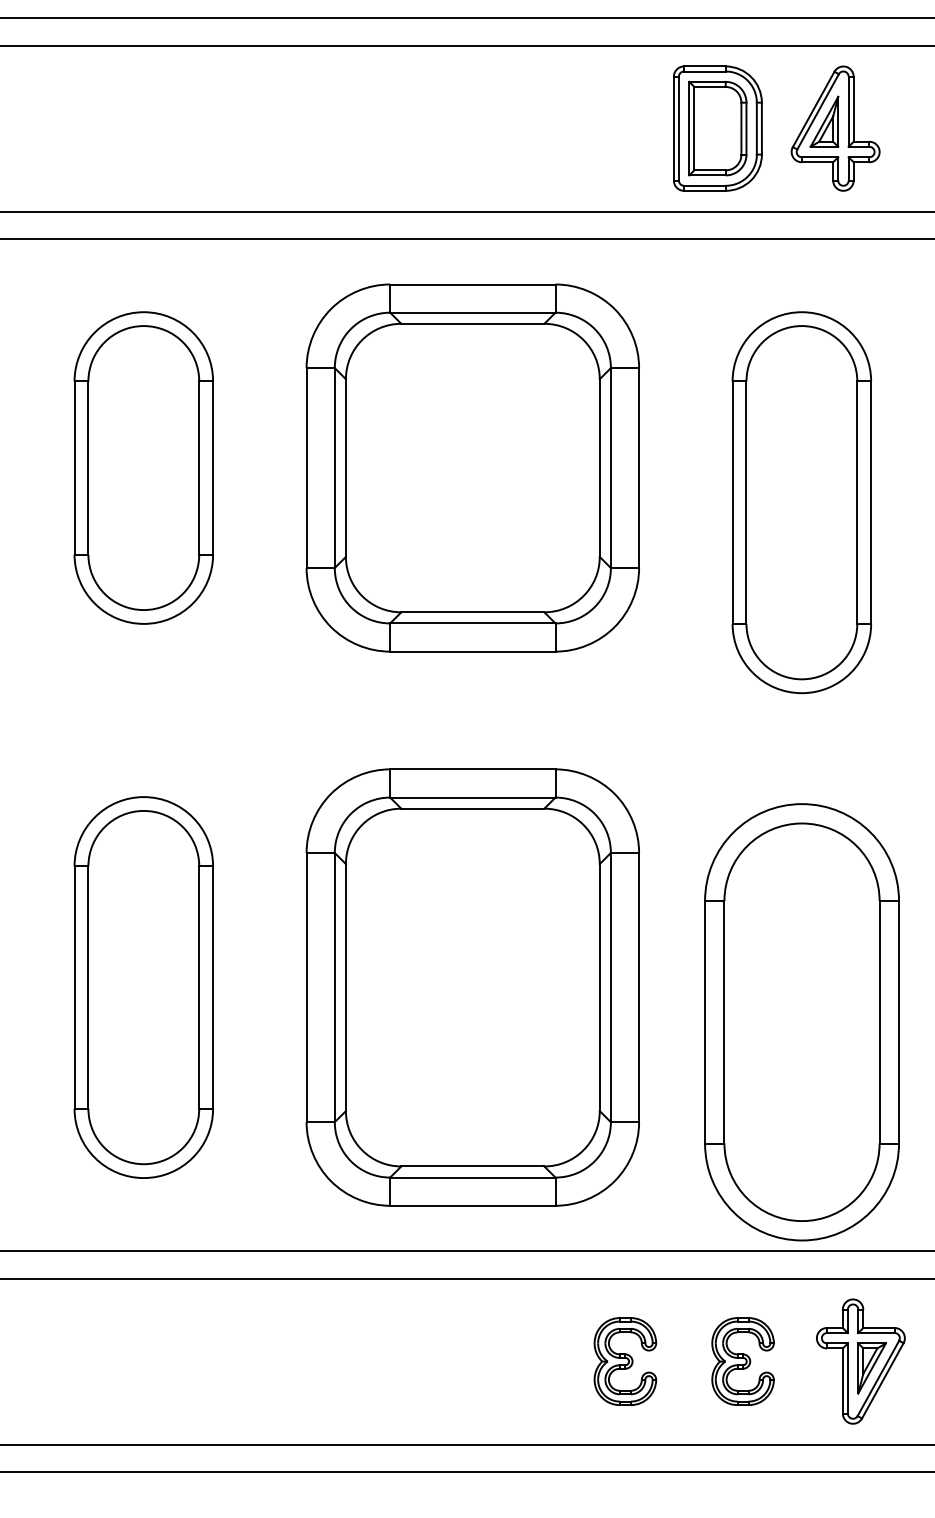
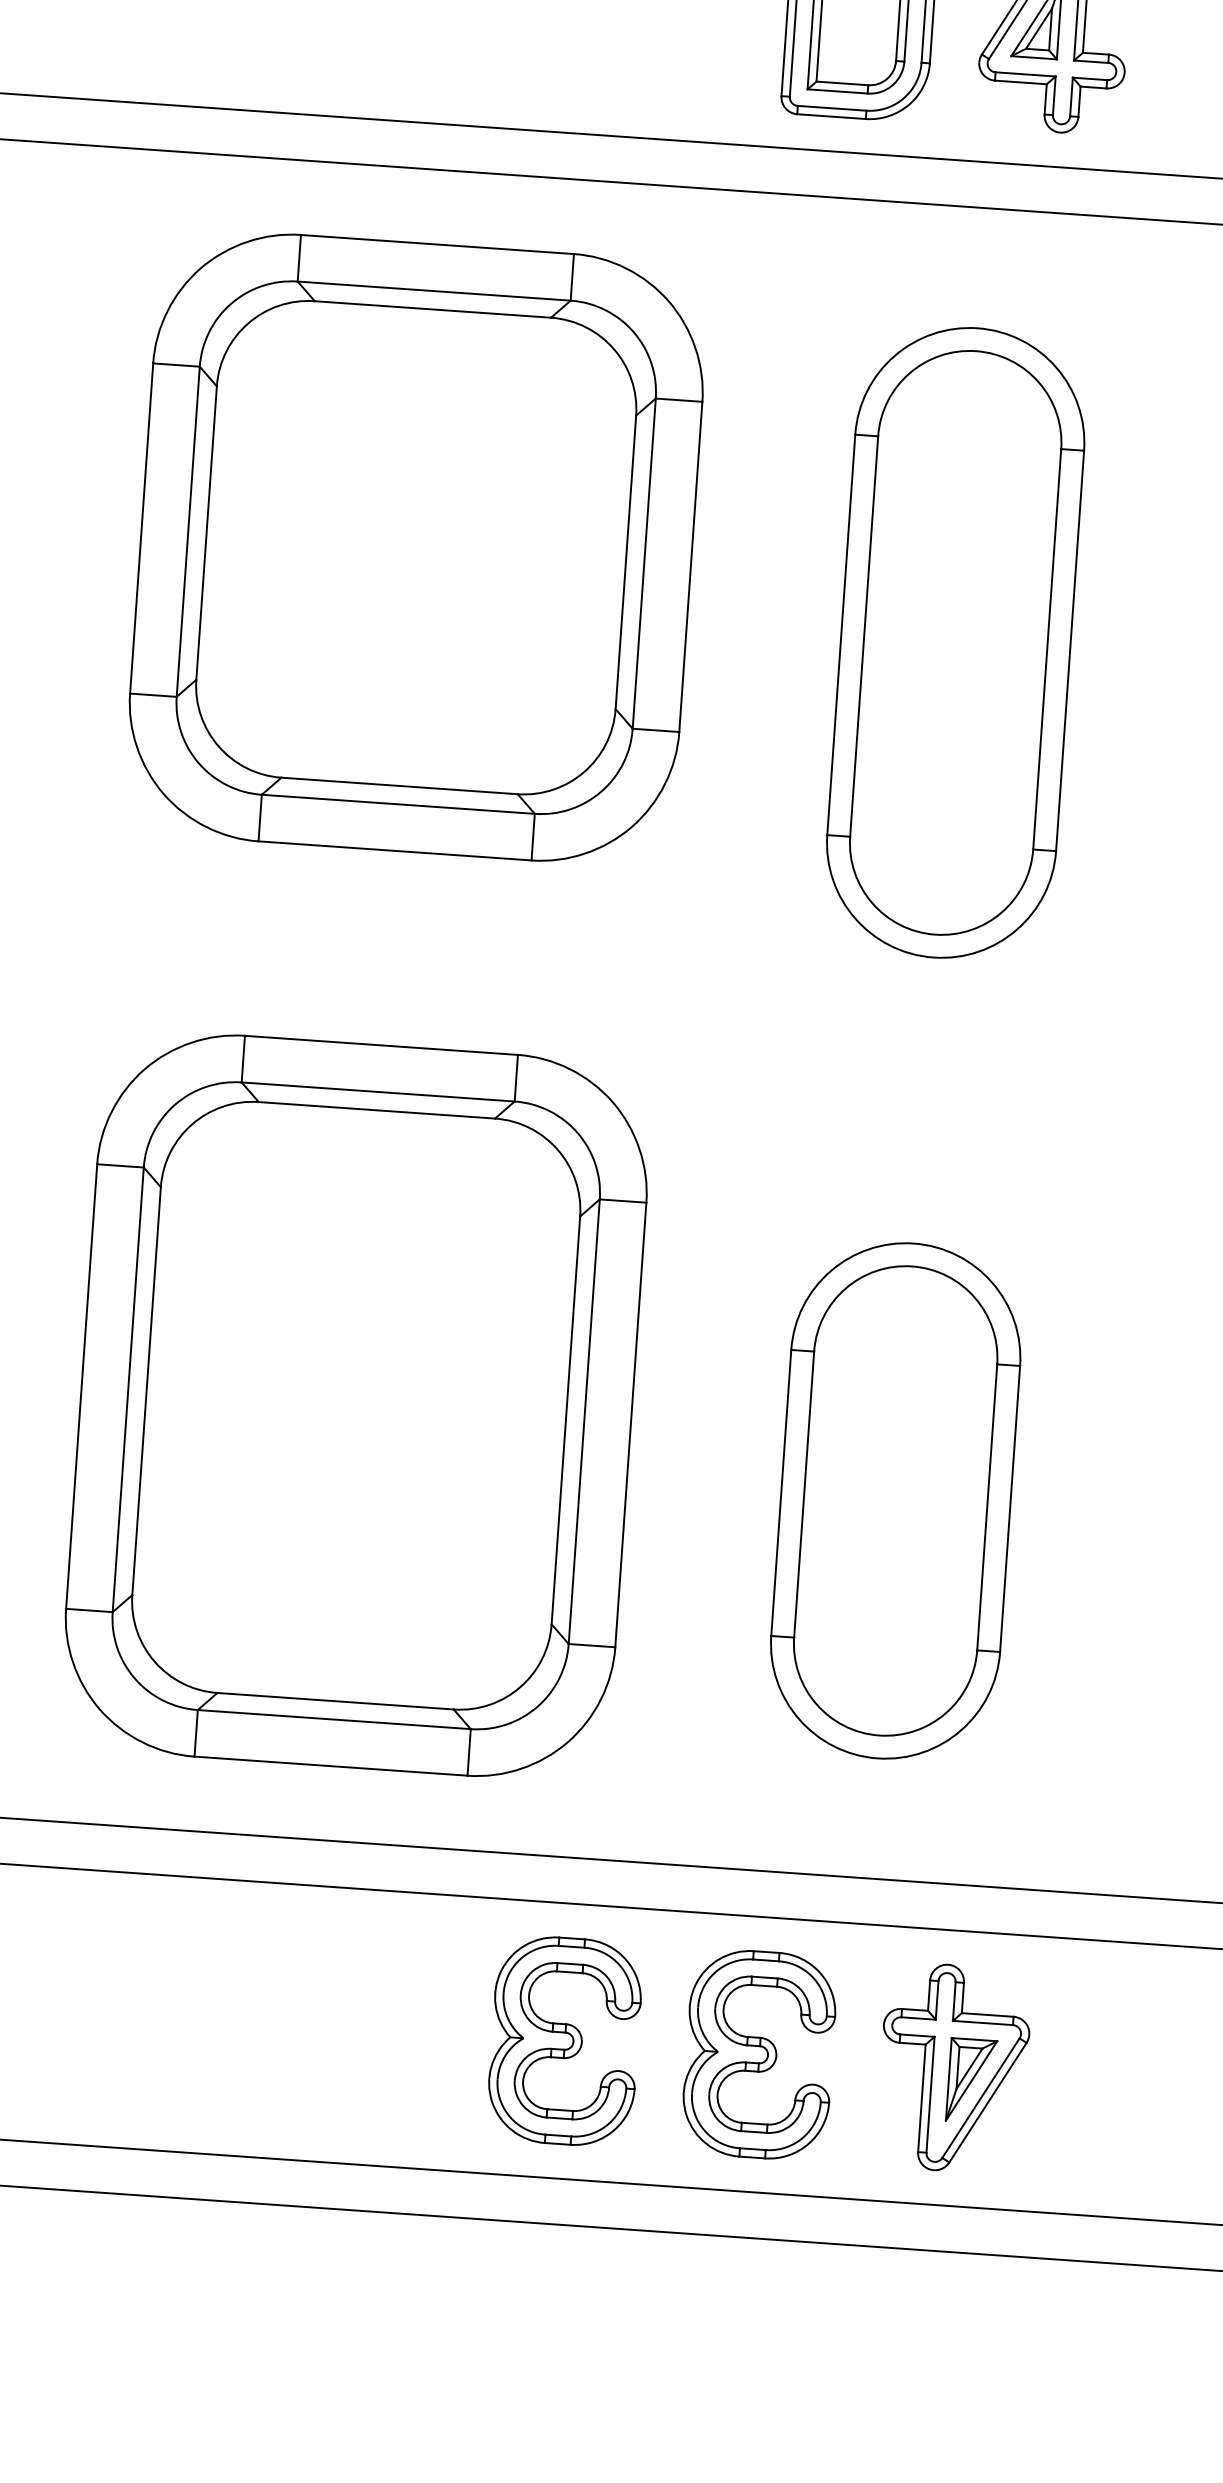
part: (801, 1021) -> (895, 1499), size x0.71
part: (625, 1361) -> (565, 2040), size x1.43
part: (742, 1361) -> (758, 2054), size x1.43

